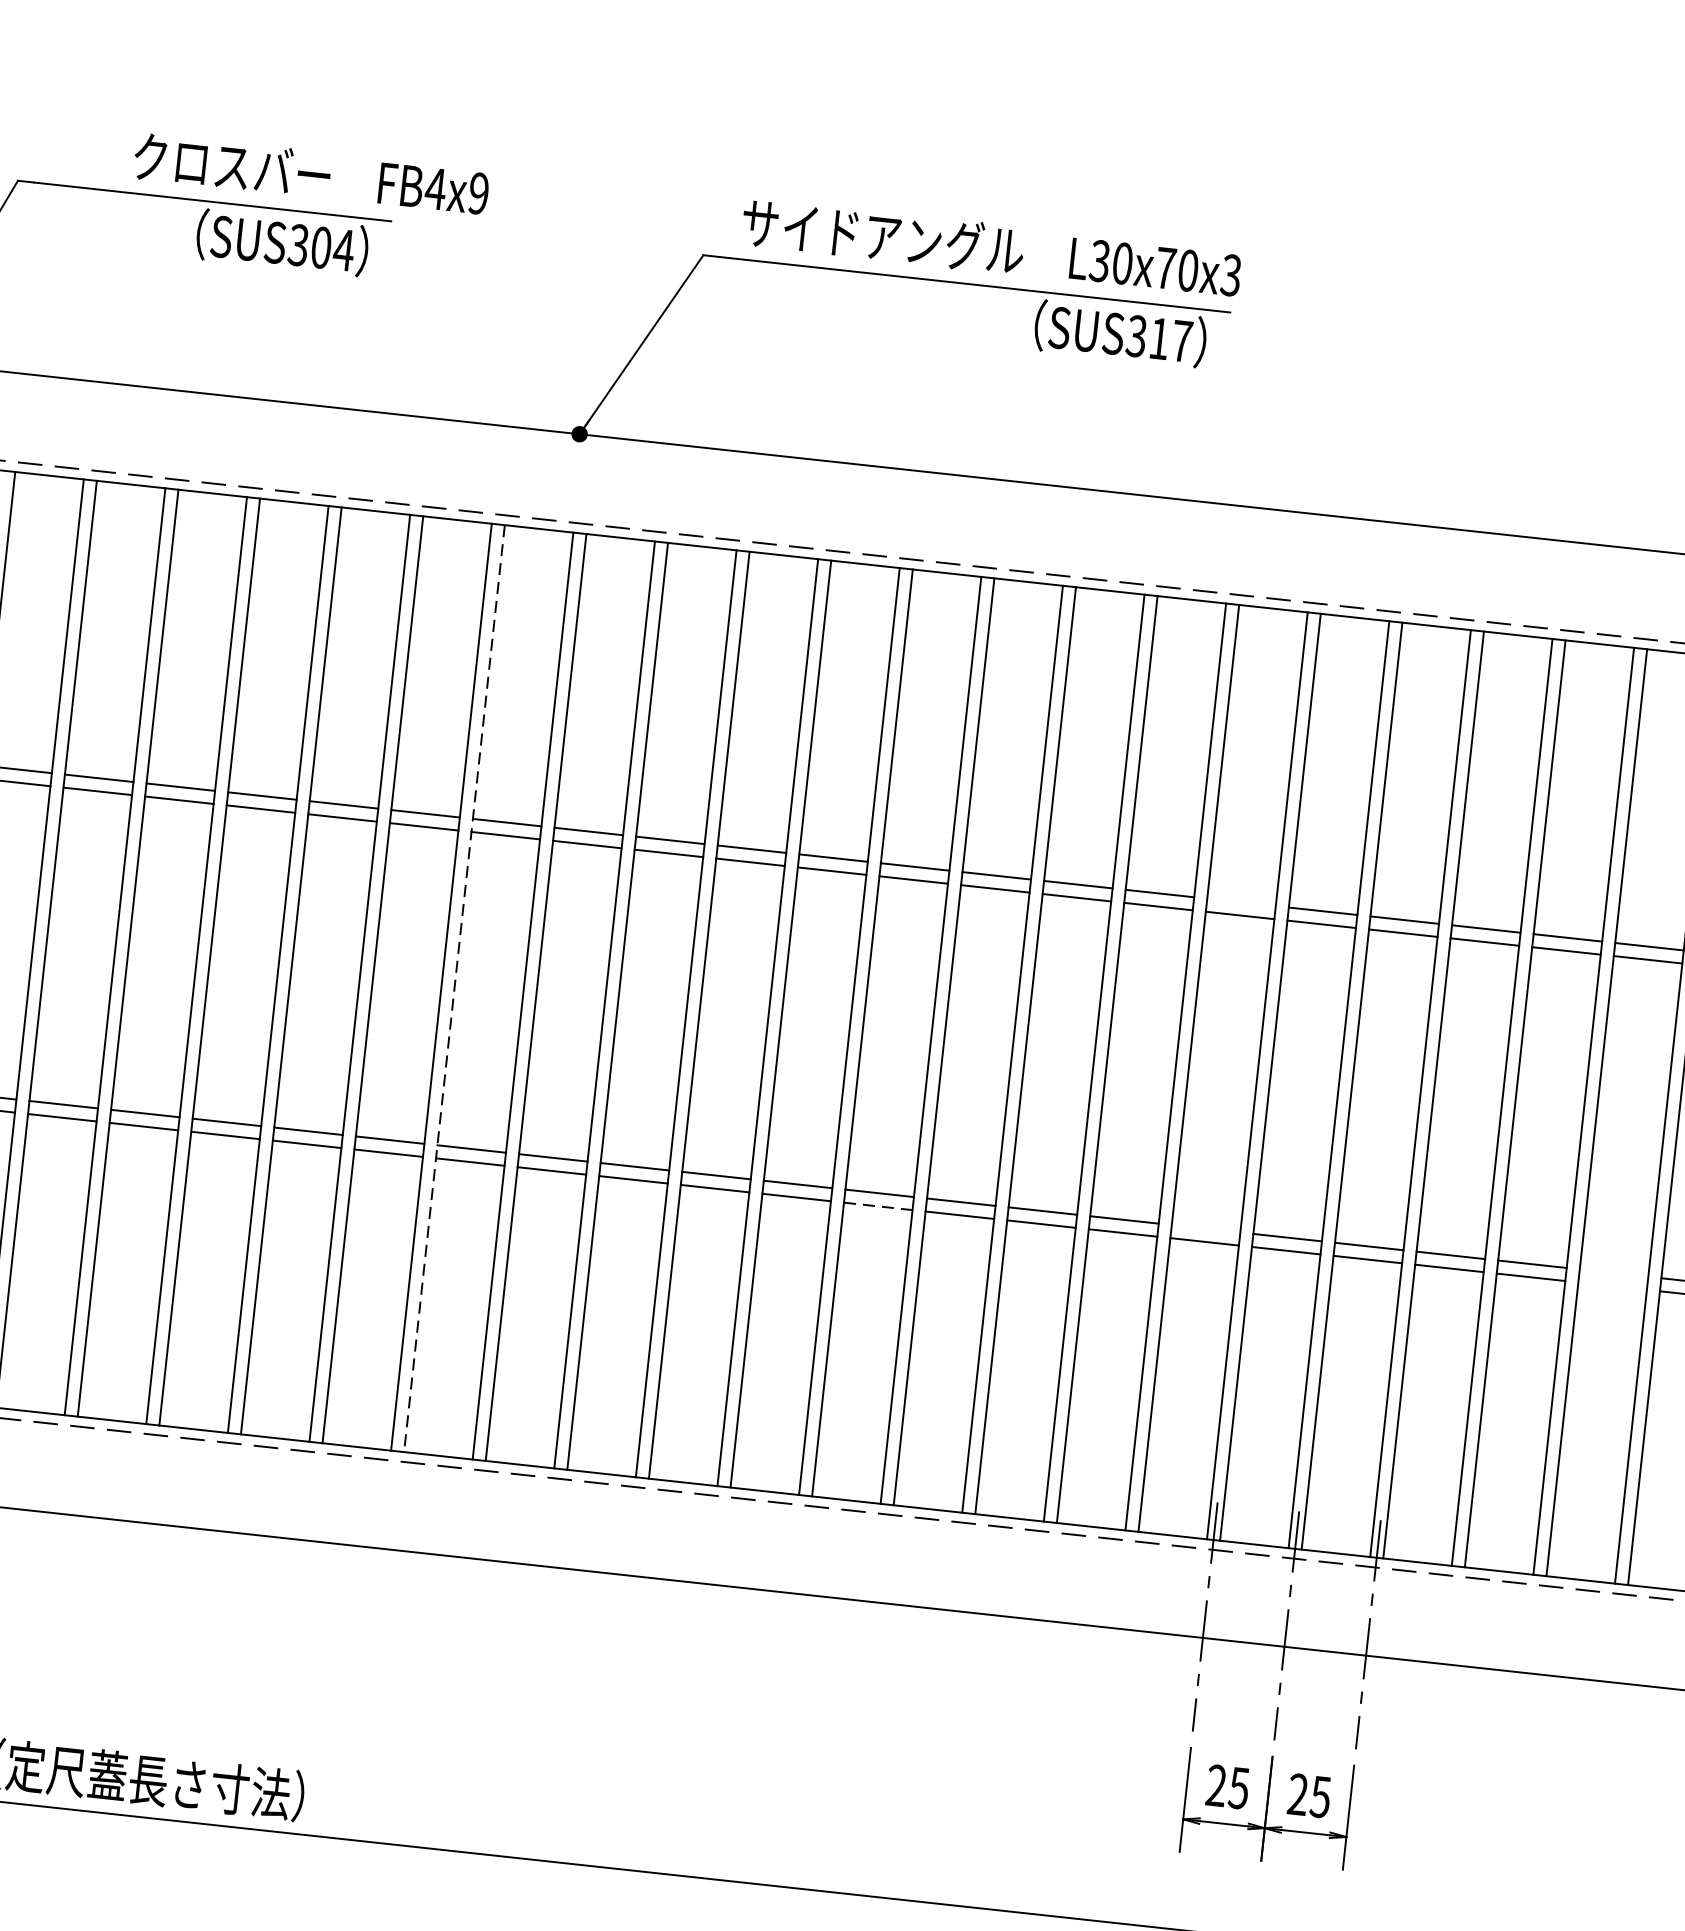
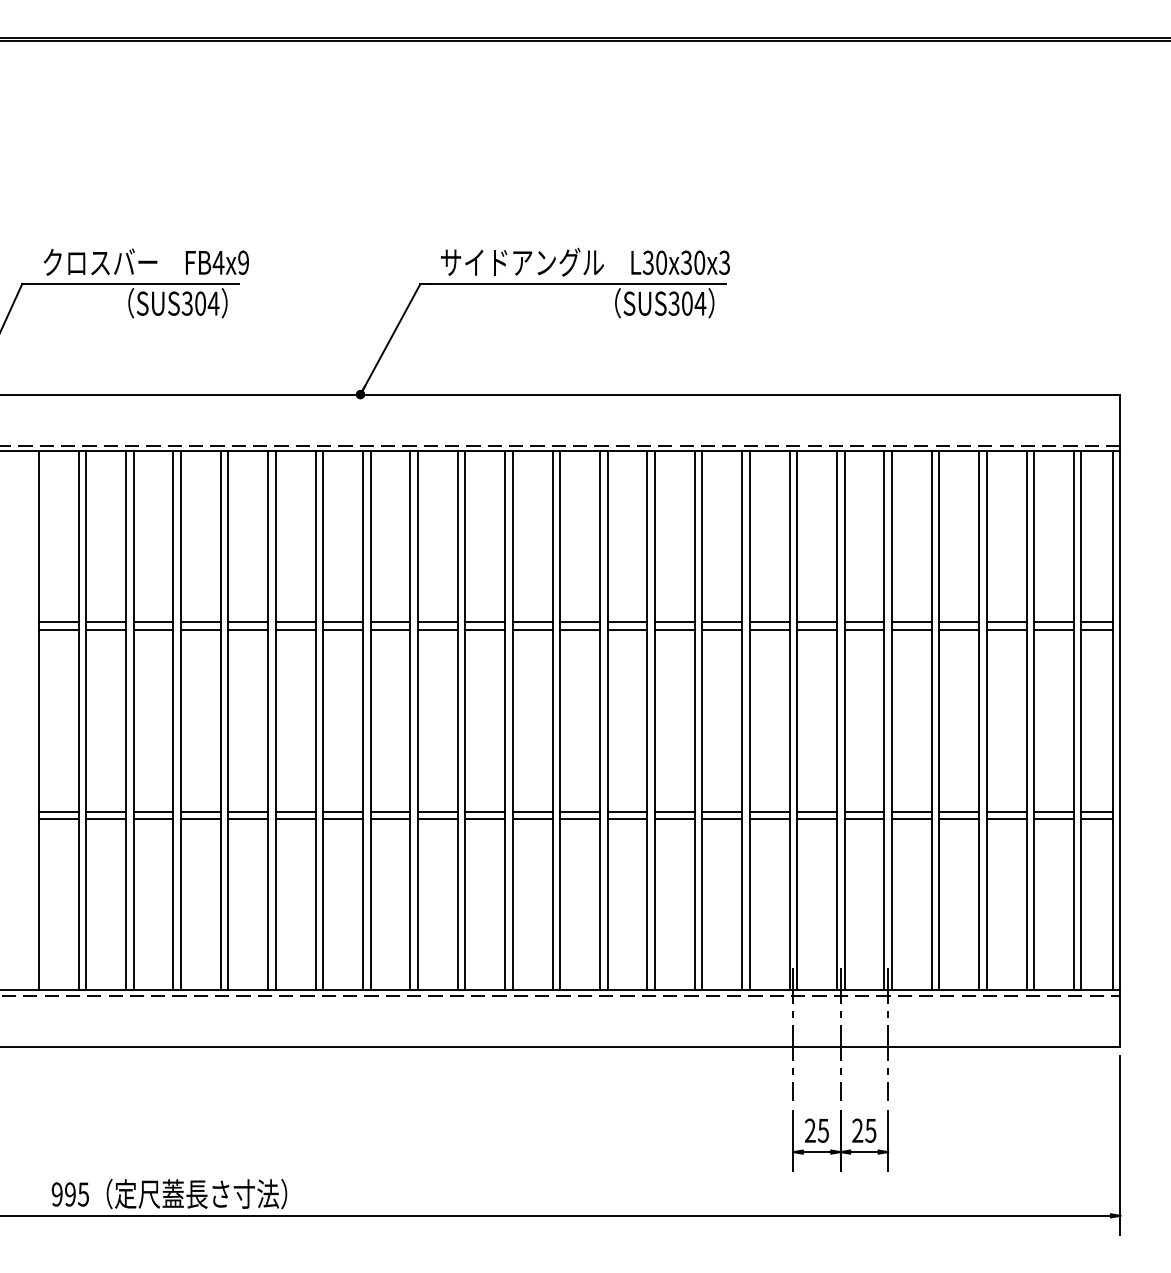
text: (310, 173) -> (145, 261), moved
text: (1165, 267) -> (686, 262), L30x70x3 -> L30x30x3
text: (1171, 339) -> (694, 303), SUS317 -> SUS304
line: (1241, 903) -> (769, 622), added
line: (454, 990) -> (323, 721), dashed -> solid
line: (878, 1206) -> (580, 819), dashed -> solid
line: (1205, 1228) -> (769, 811), added
line: (1613, 1272) -> (1006, 811), added
line: (1612, 1286) -> (1006, 819), added

